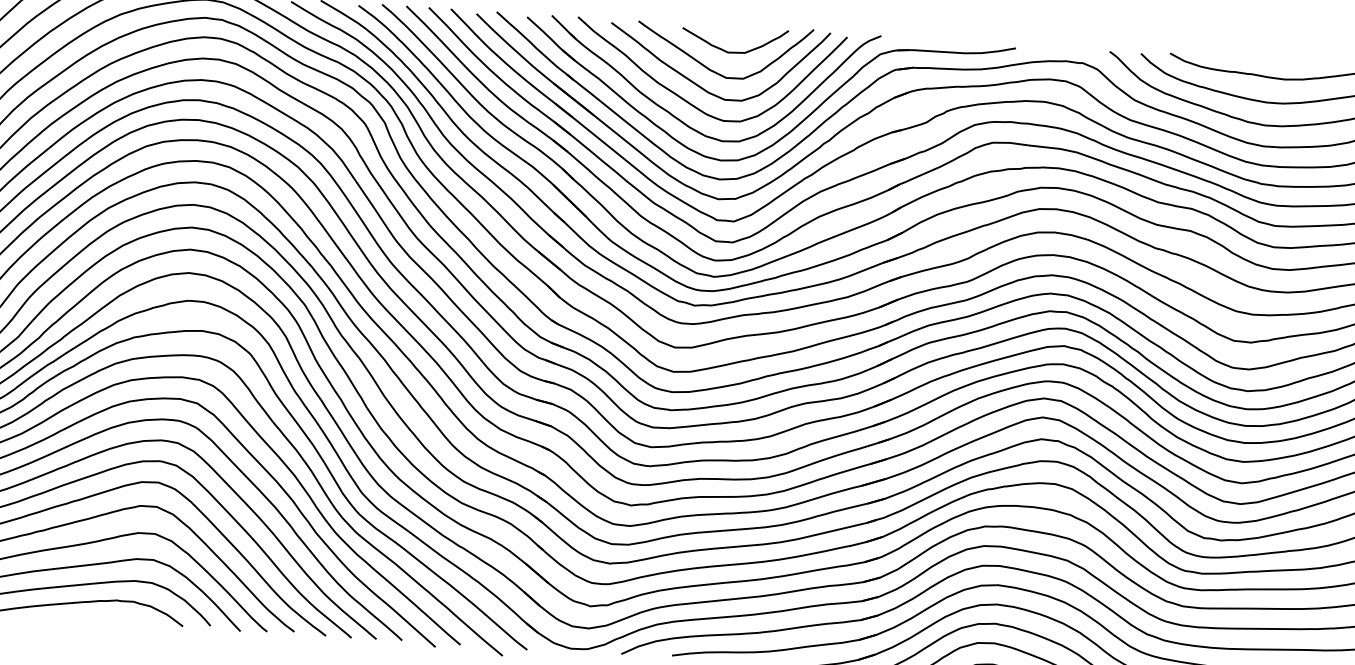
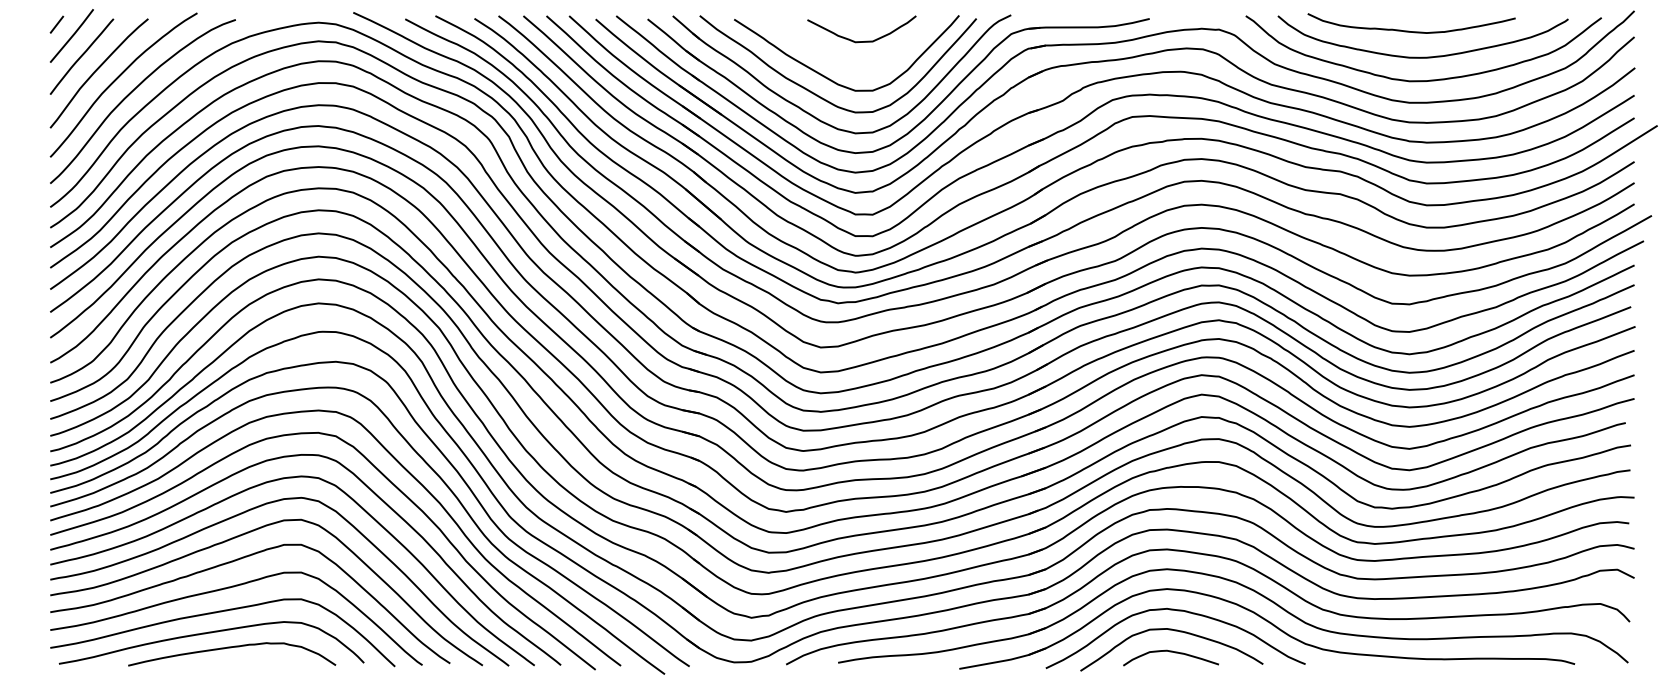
curve: (716, 71) -> (844, 62), removed

